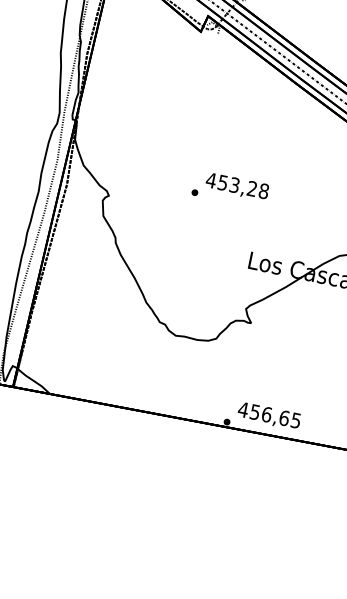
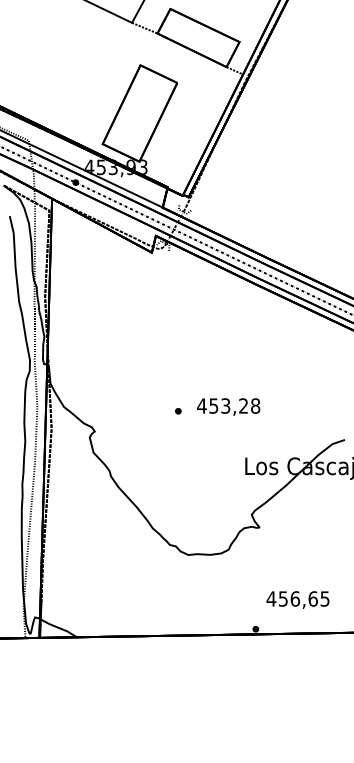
text: (237, 186) -> (228, 406), moved
text: (268, 415) -> (297, 599), moved

